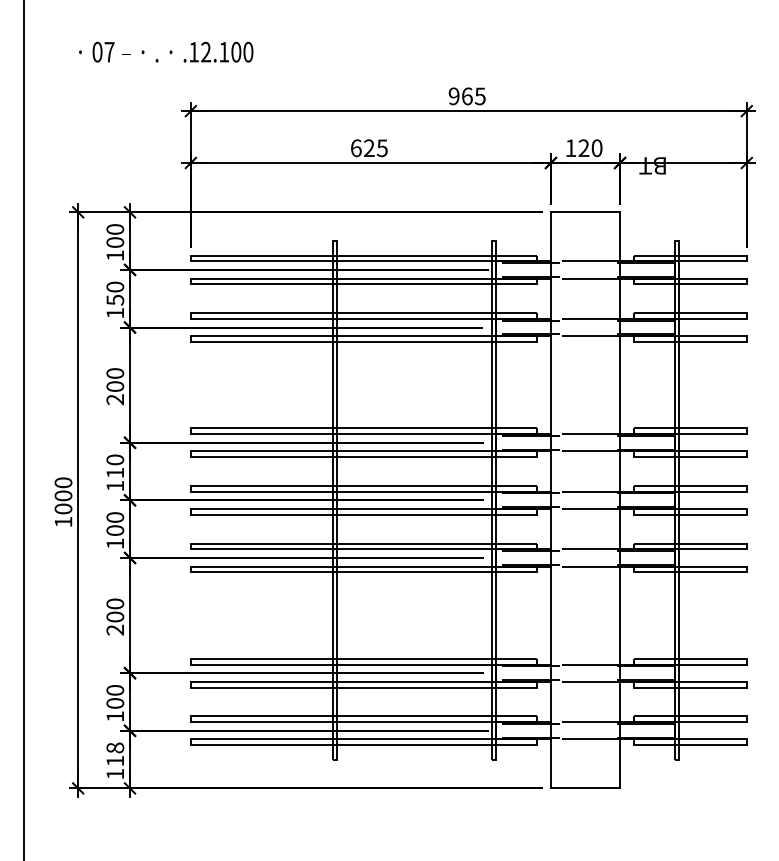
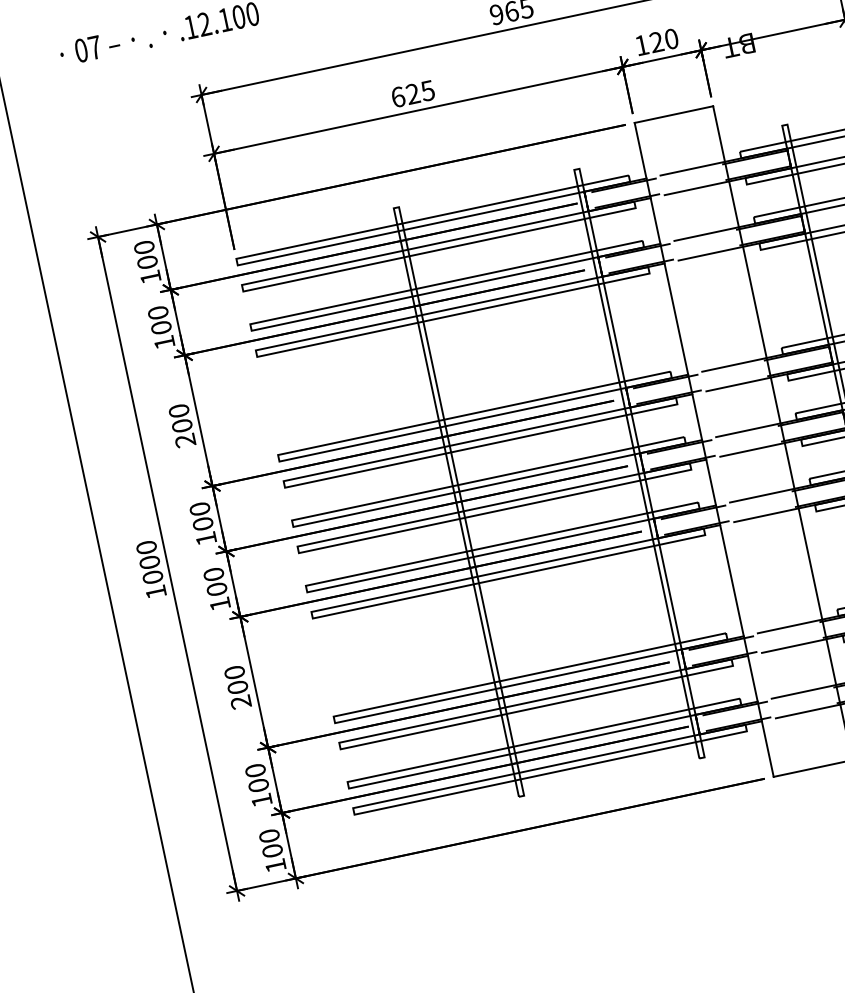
text: (115, 299) -> (161, 326), 150 -> 100
text: (115, 472) -> (203, 523), 110 -> 100
text: (115, 754) -> (271, 843), 118 -> 100

